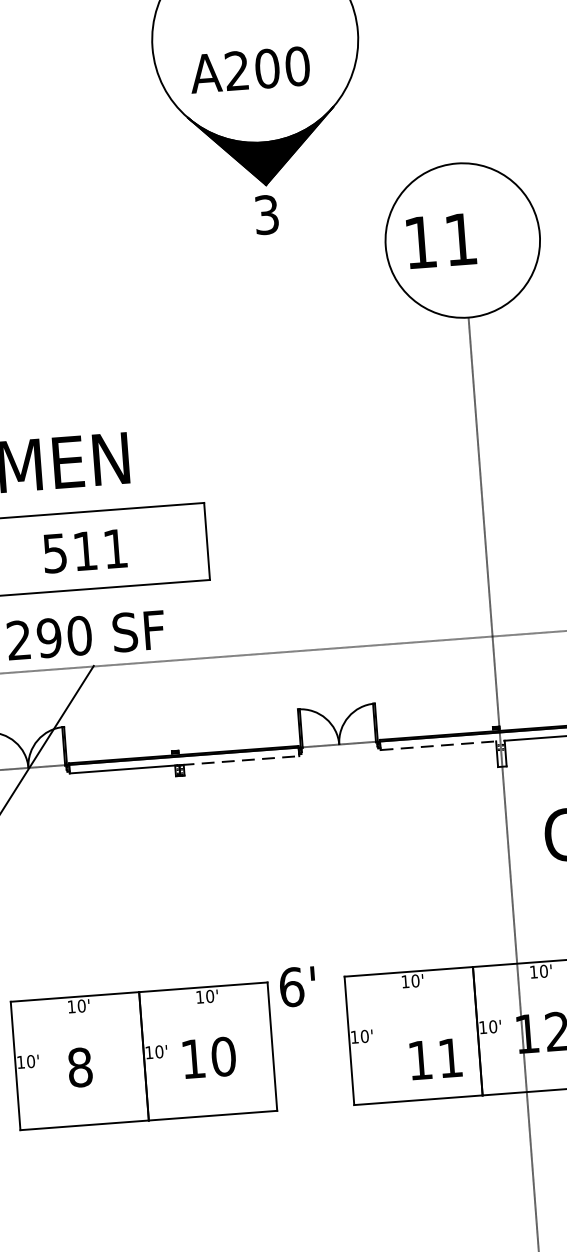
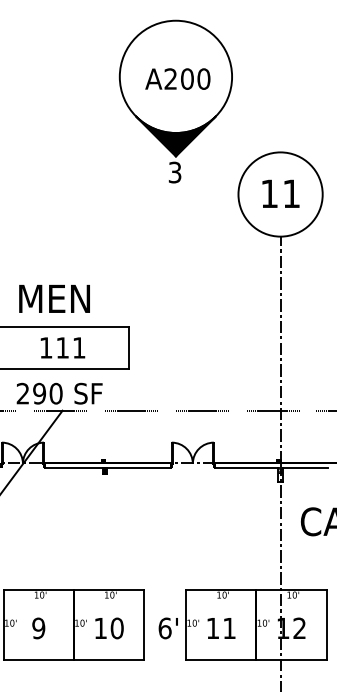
text: (249, 68) -> (177, 78), moved
text: (440, 240) -> (280, 193), moved
text: (55, 552) -> (46, 347), 511 -> 111
line: (438, 746) -> (246, 468), dashed -> solid
line: (240, 761) -> (138, 468), dashed -> solid
text: (296, 987) -> (167, 628), moved
text: (435, 1059) -> (221, 628), moved
text: (79, 1067) -> (38, 628), 8 -> 9

